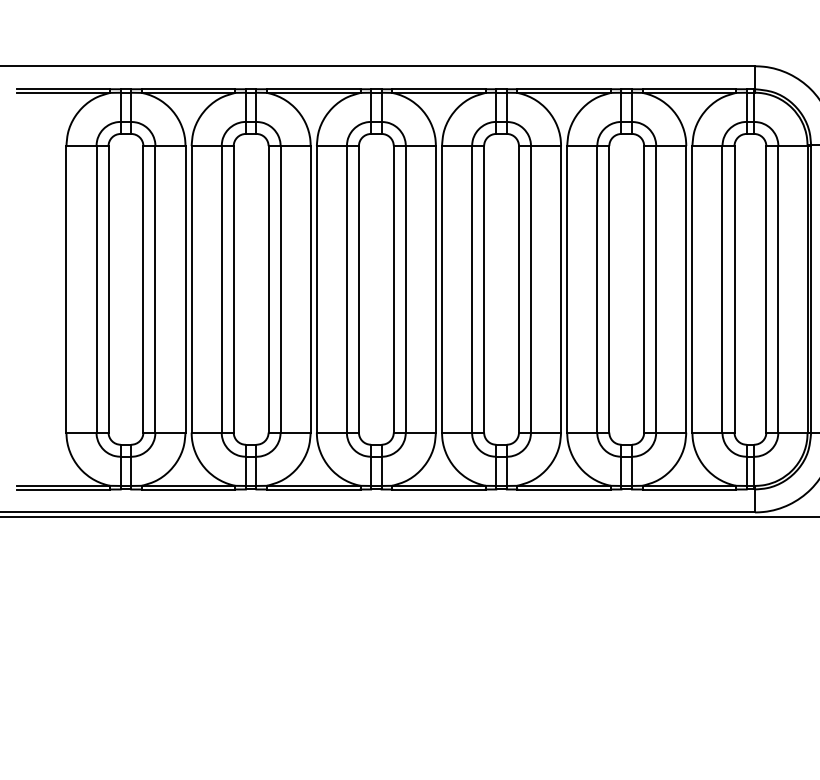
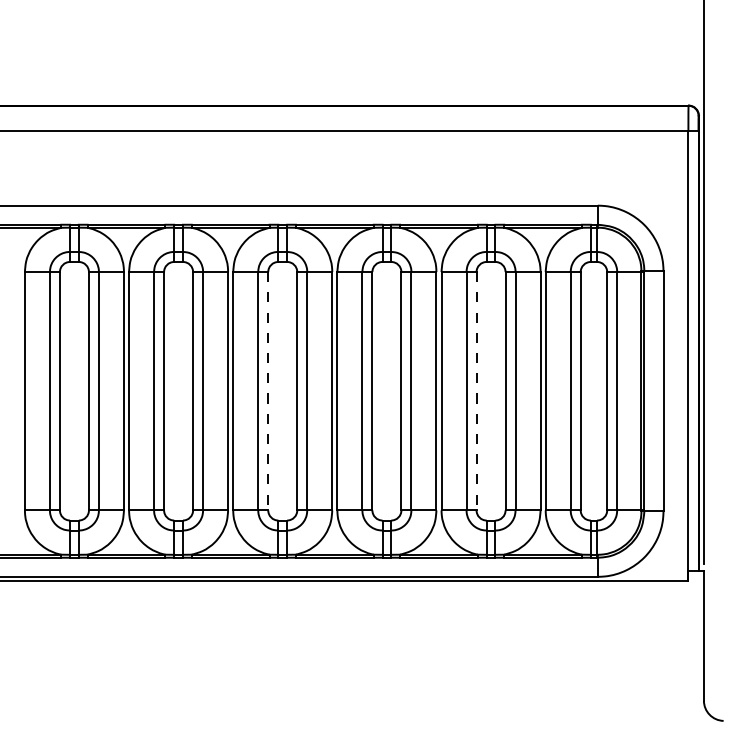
line: (359, 289) -> (268, 391), solid -> dashed
line: (609, 289) -> (476, 391), solid -> dashed

